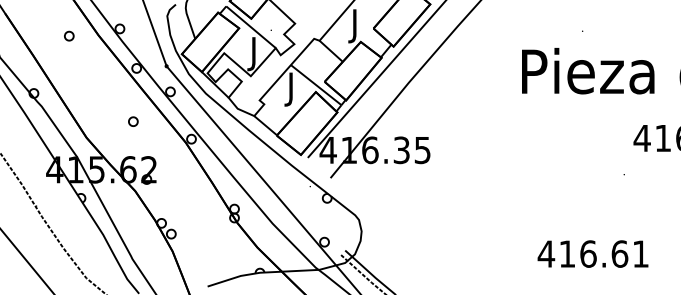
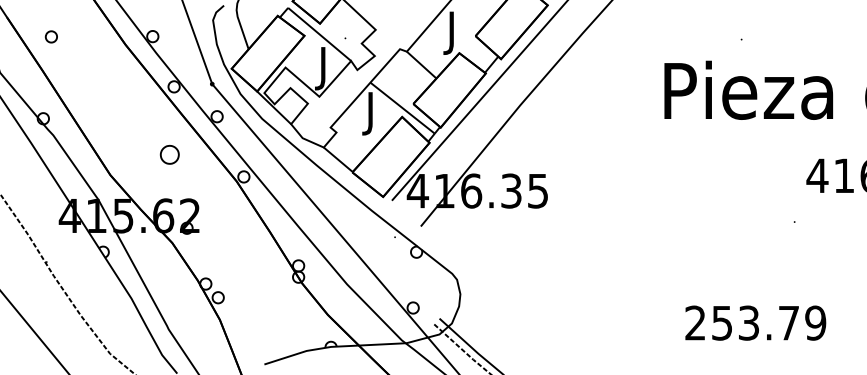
part: (69, 35) -> (51, 36), moved
part: (133, 121) -> (170, 154), size x1.6
text: (593, 253) -> (755, 322), 416.61 -> 253.79

